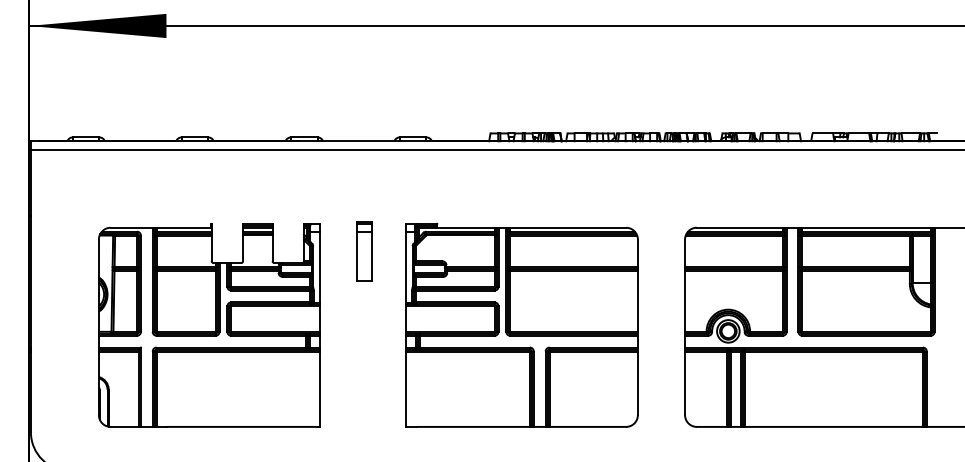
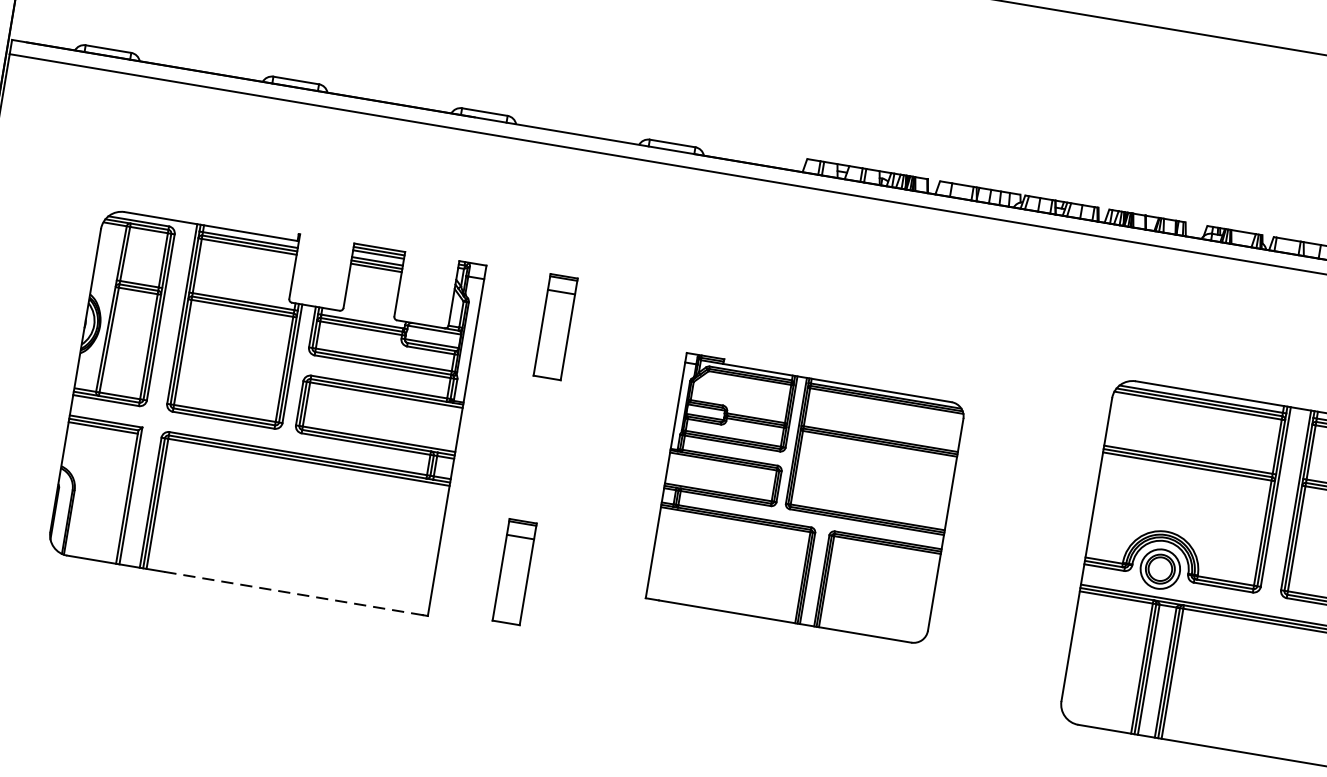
part: (521, 324) -> (805, 497), size x0.7
part: (364, 393) -> (514, 571), added
line: (241, 426) -> (293, 592), solid -> dashed

